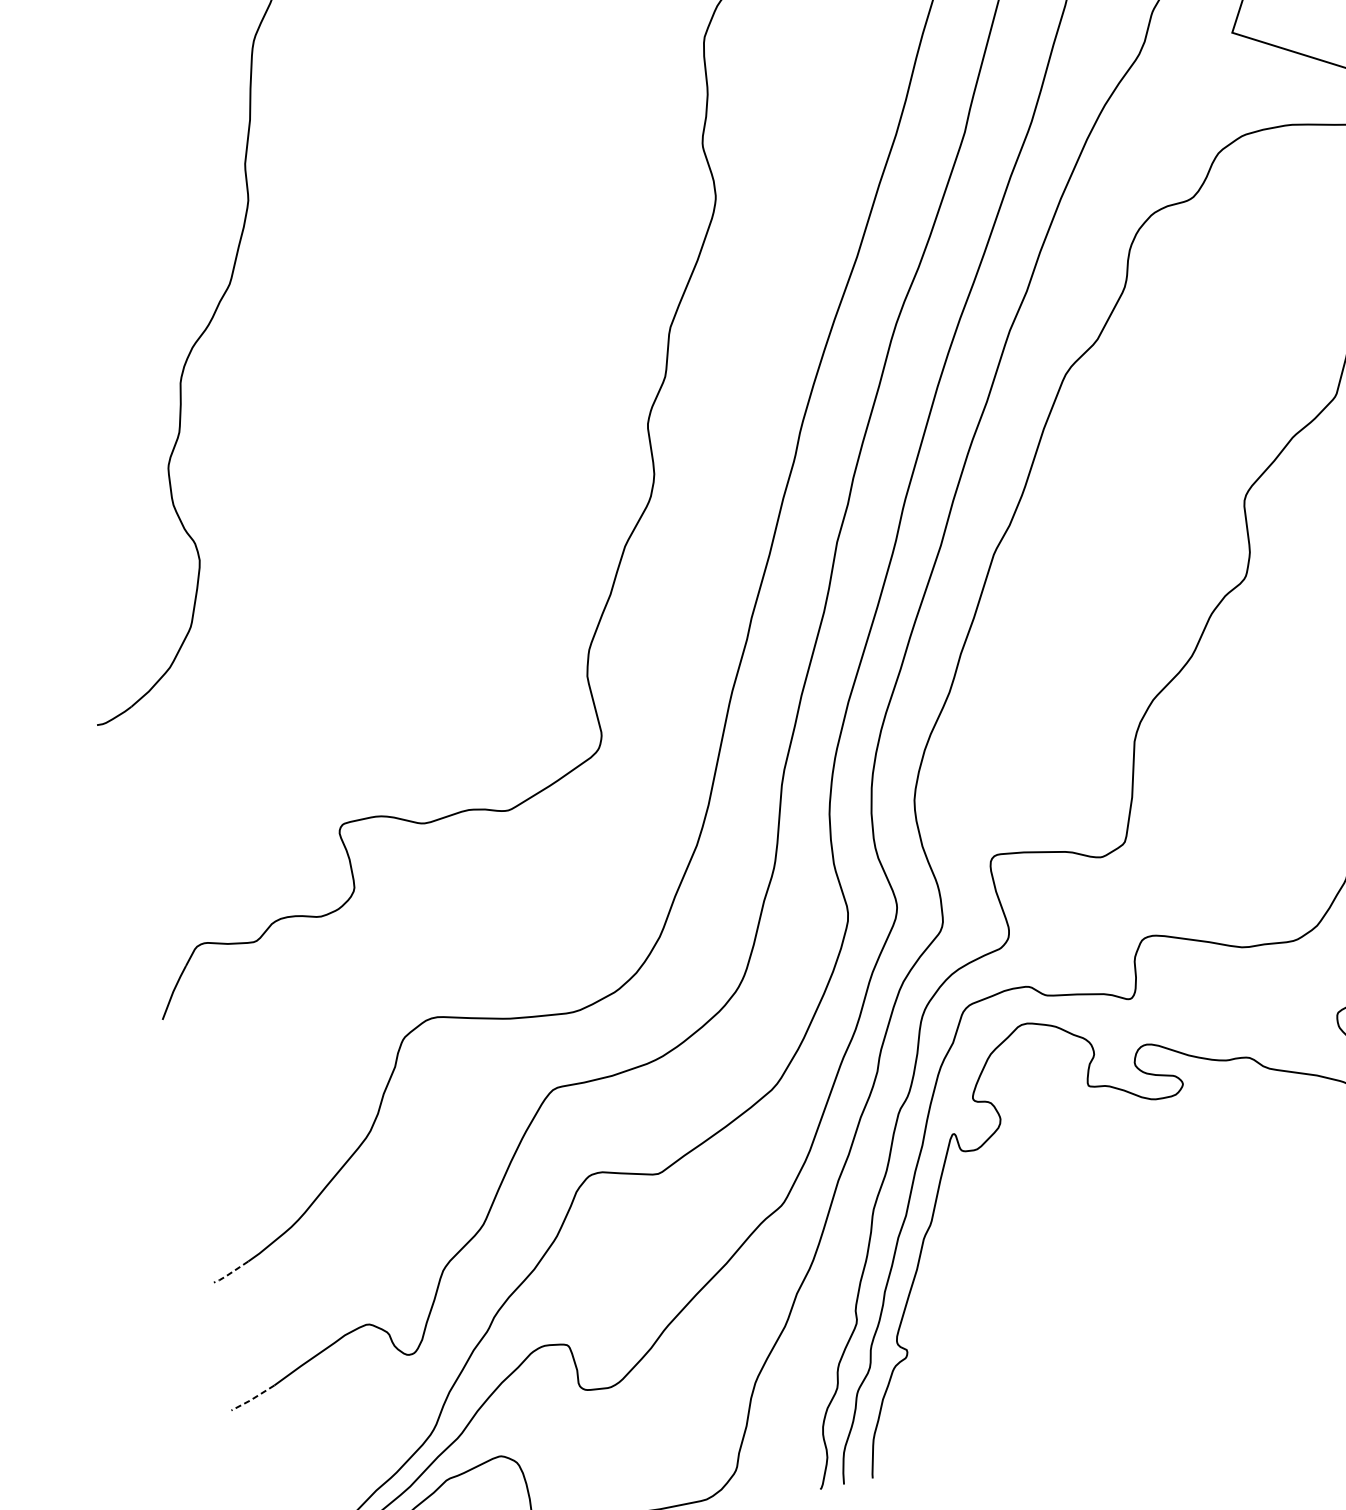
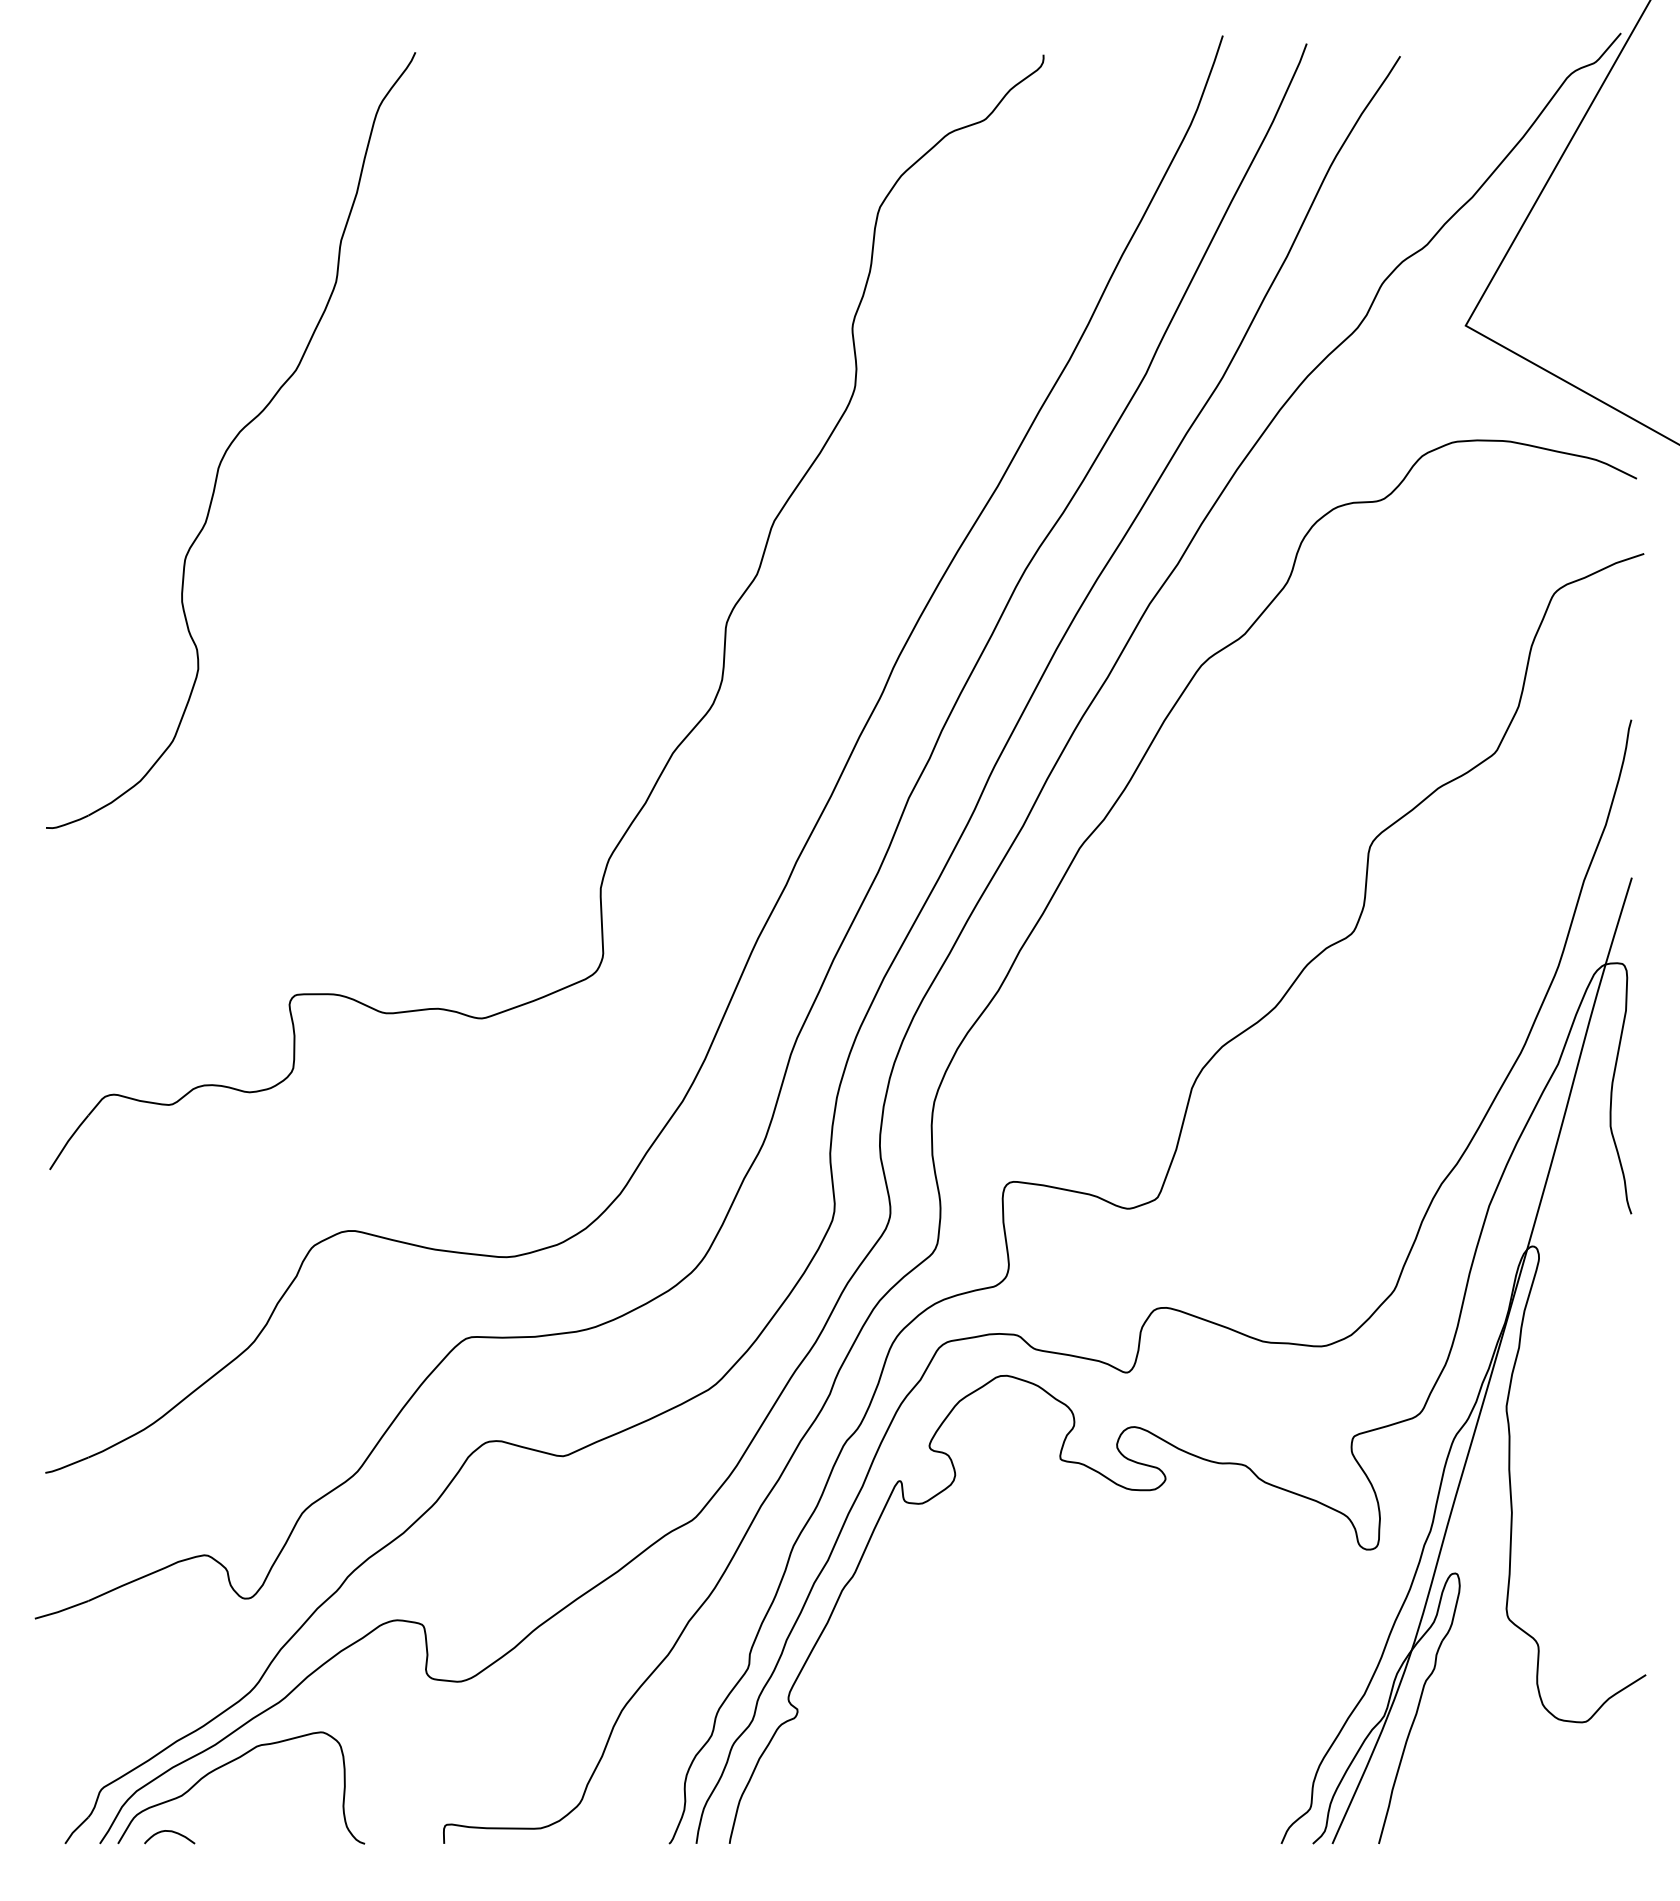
line: (230, 1273) -> (65, 1466), dashed -> solid
line: (252, 1398) -> (61, 1610), dashed -> solid

